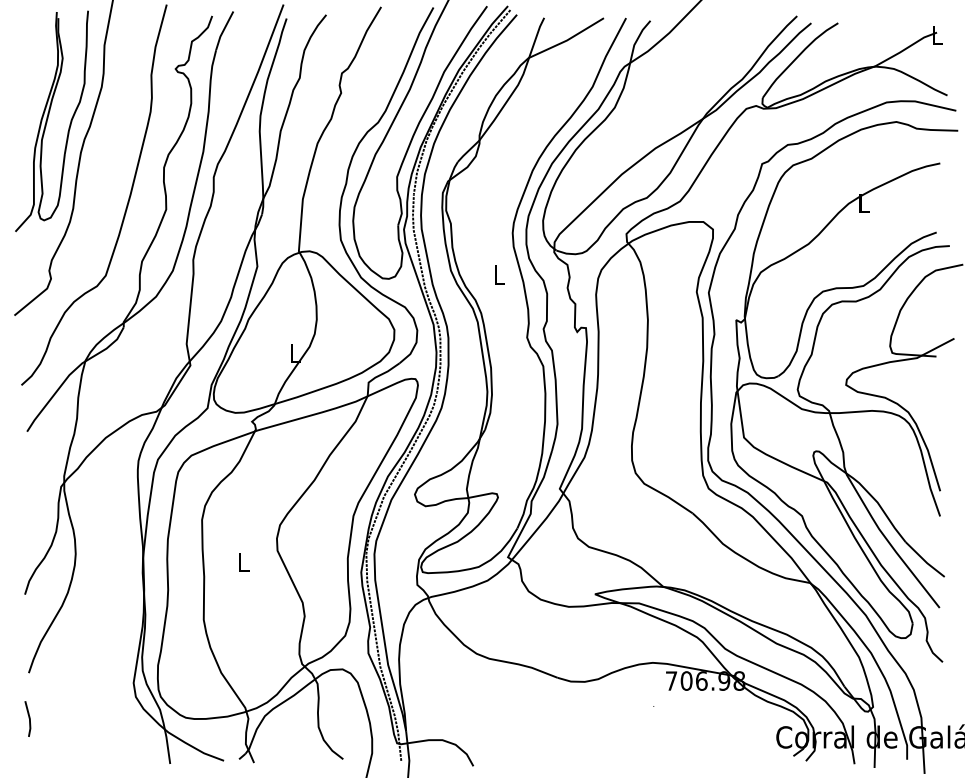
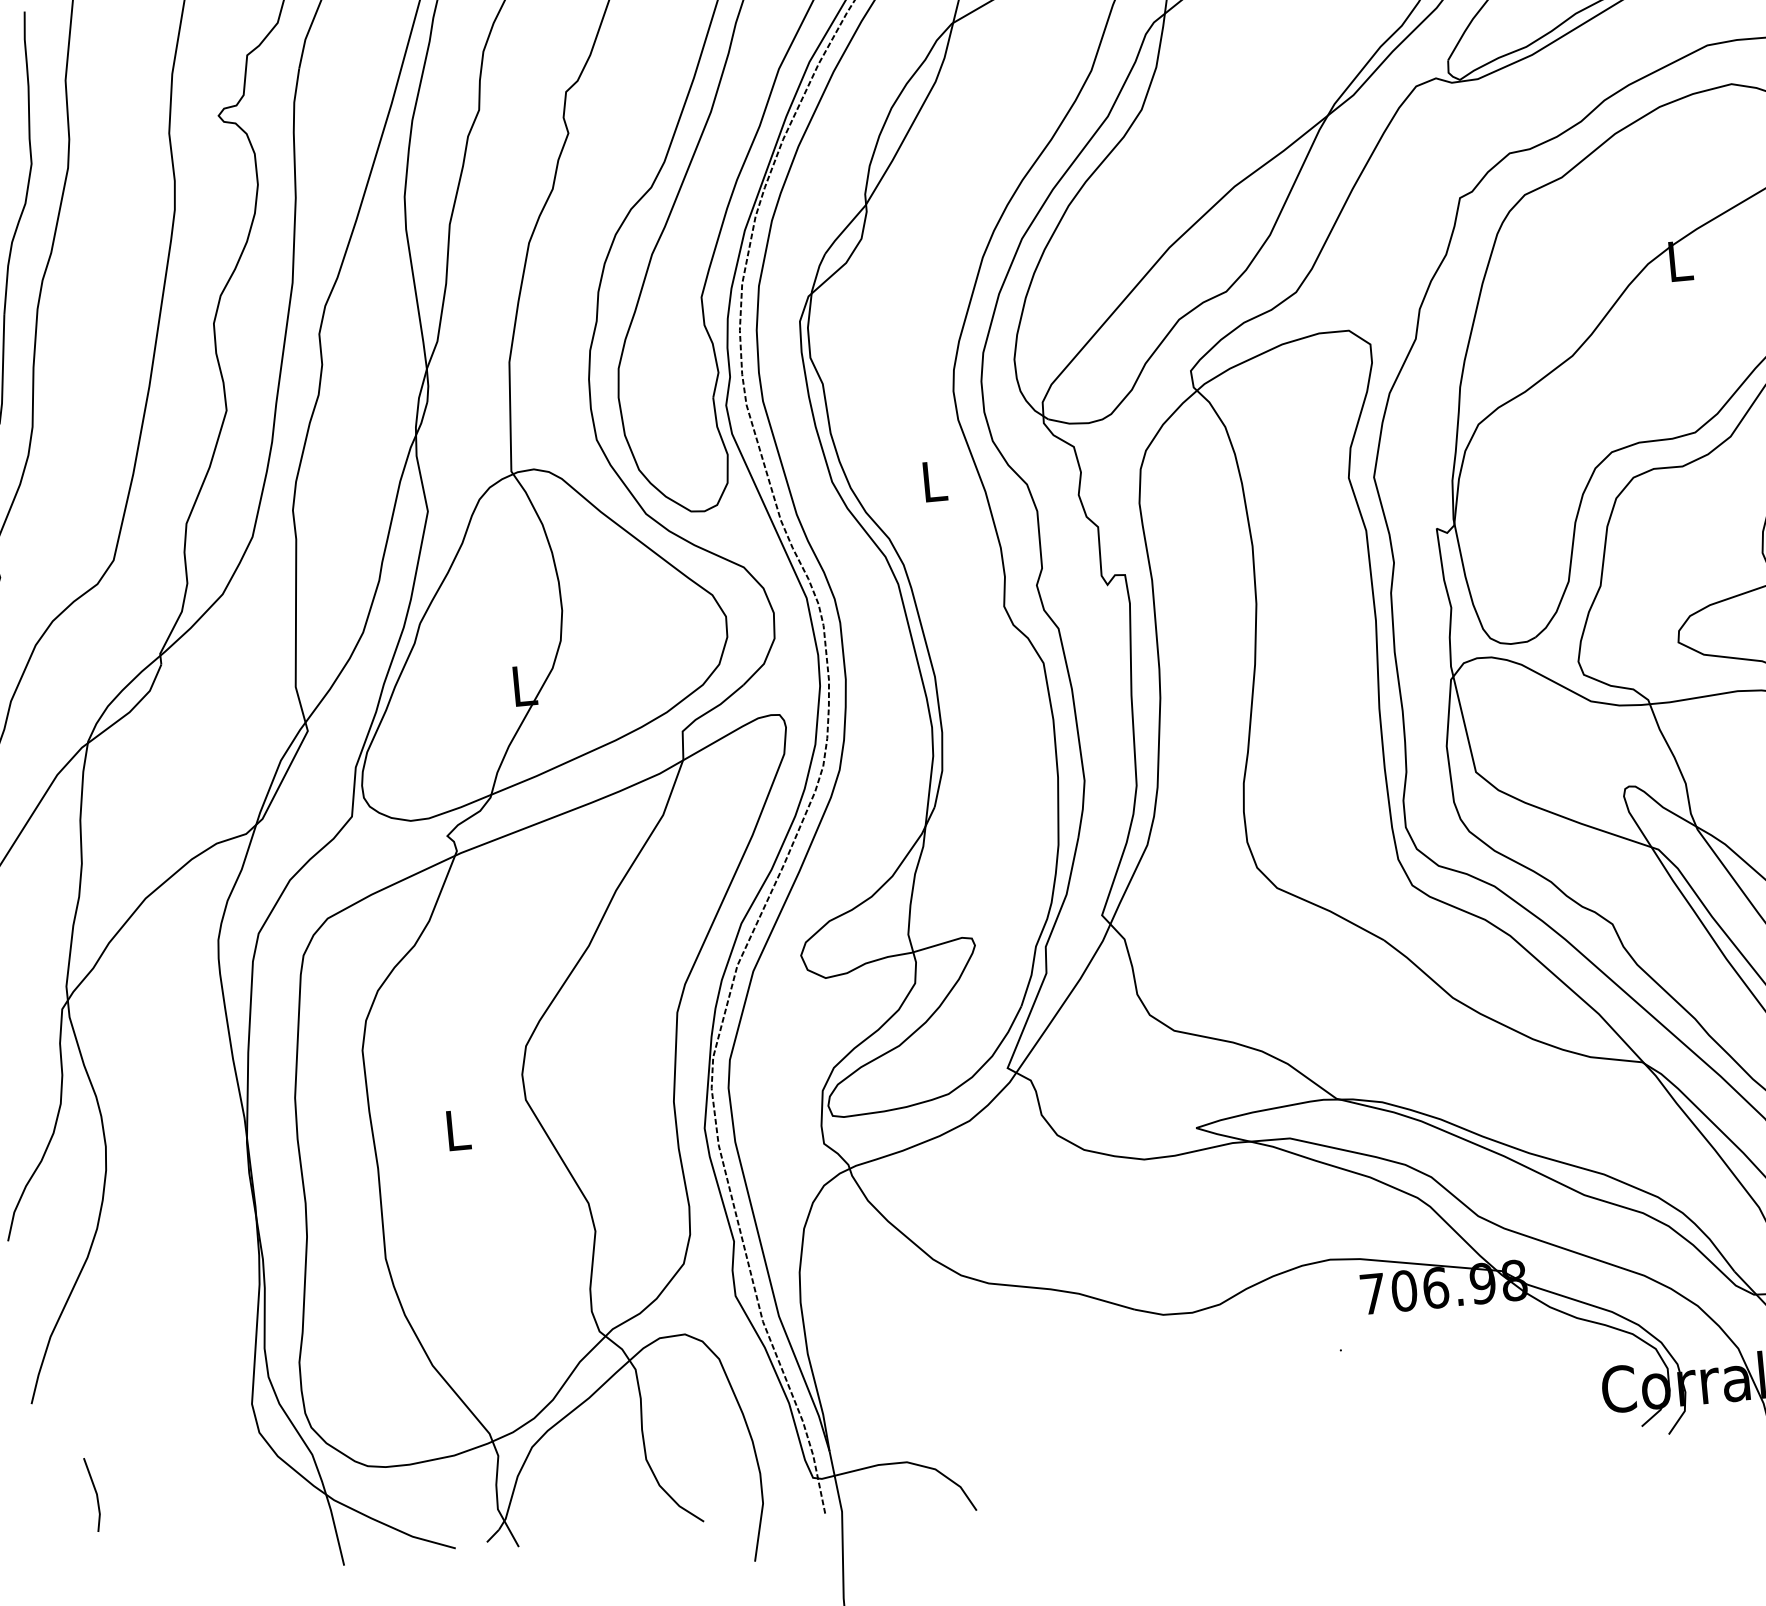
line: (28, 718) -> (93, 1493), moved

